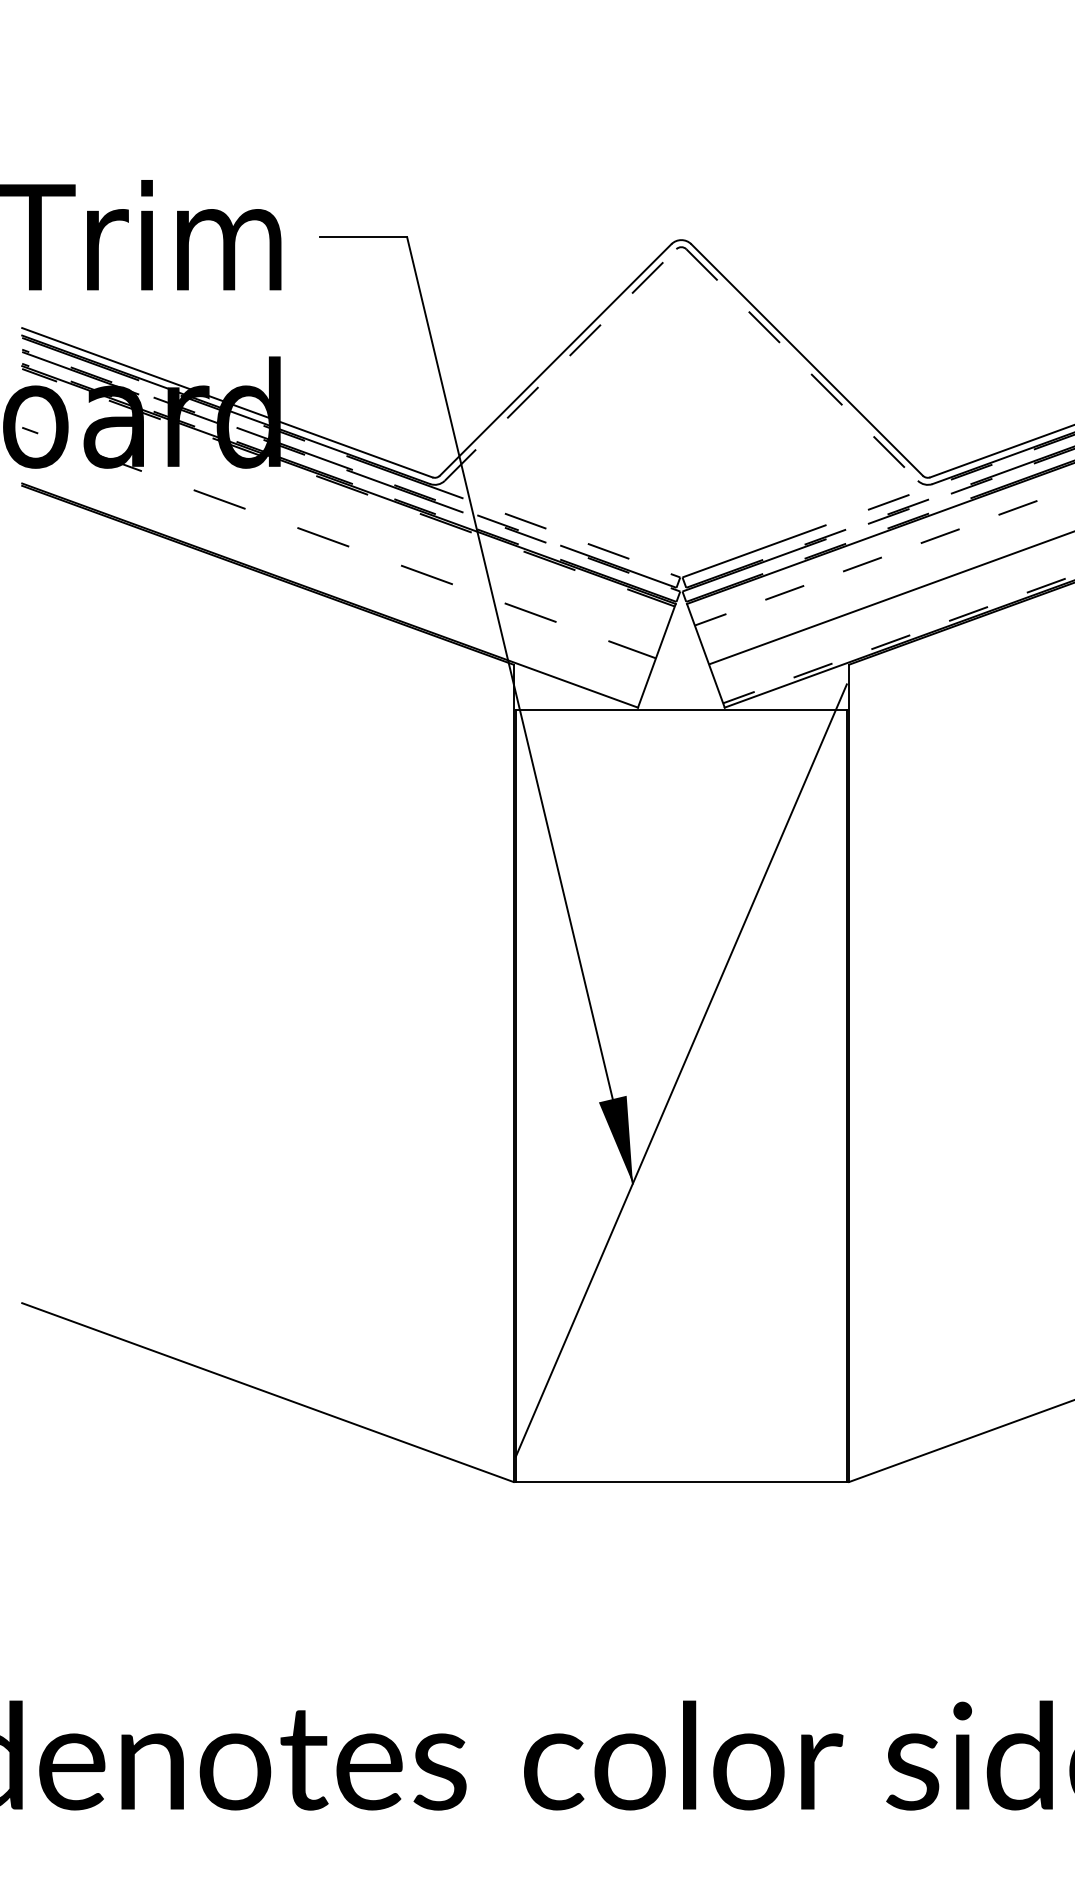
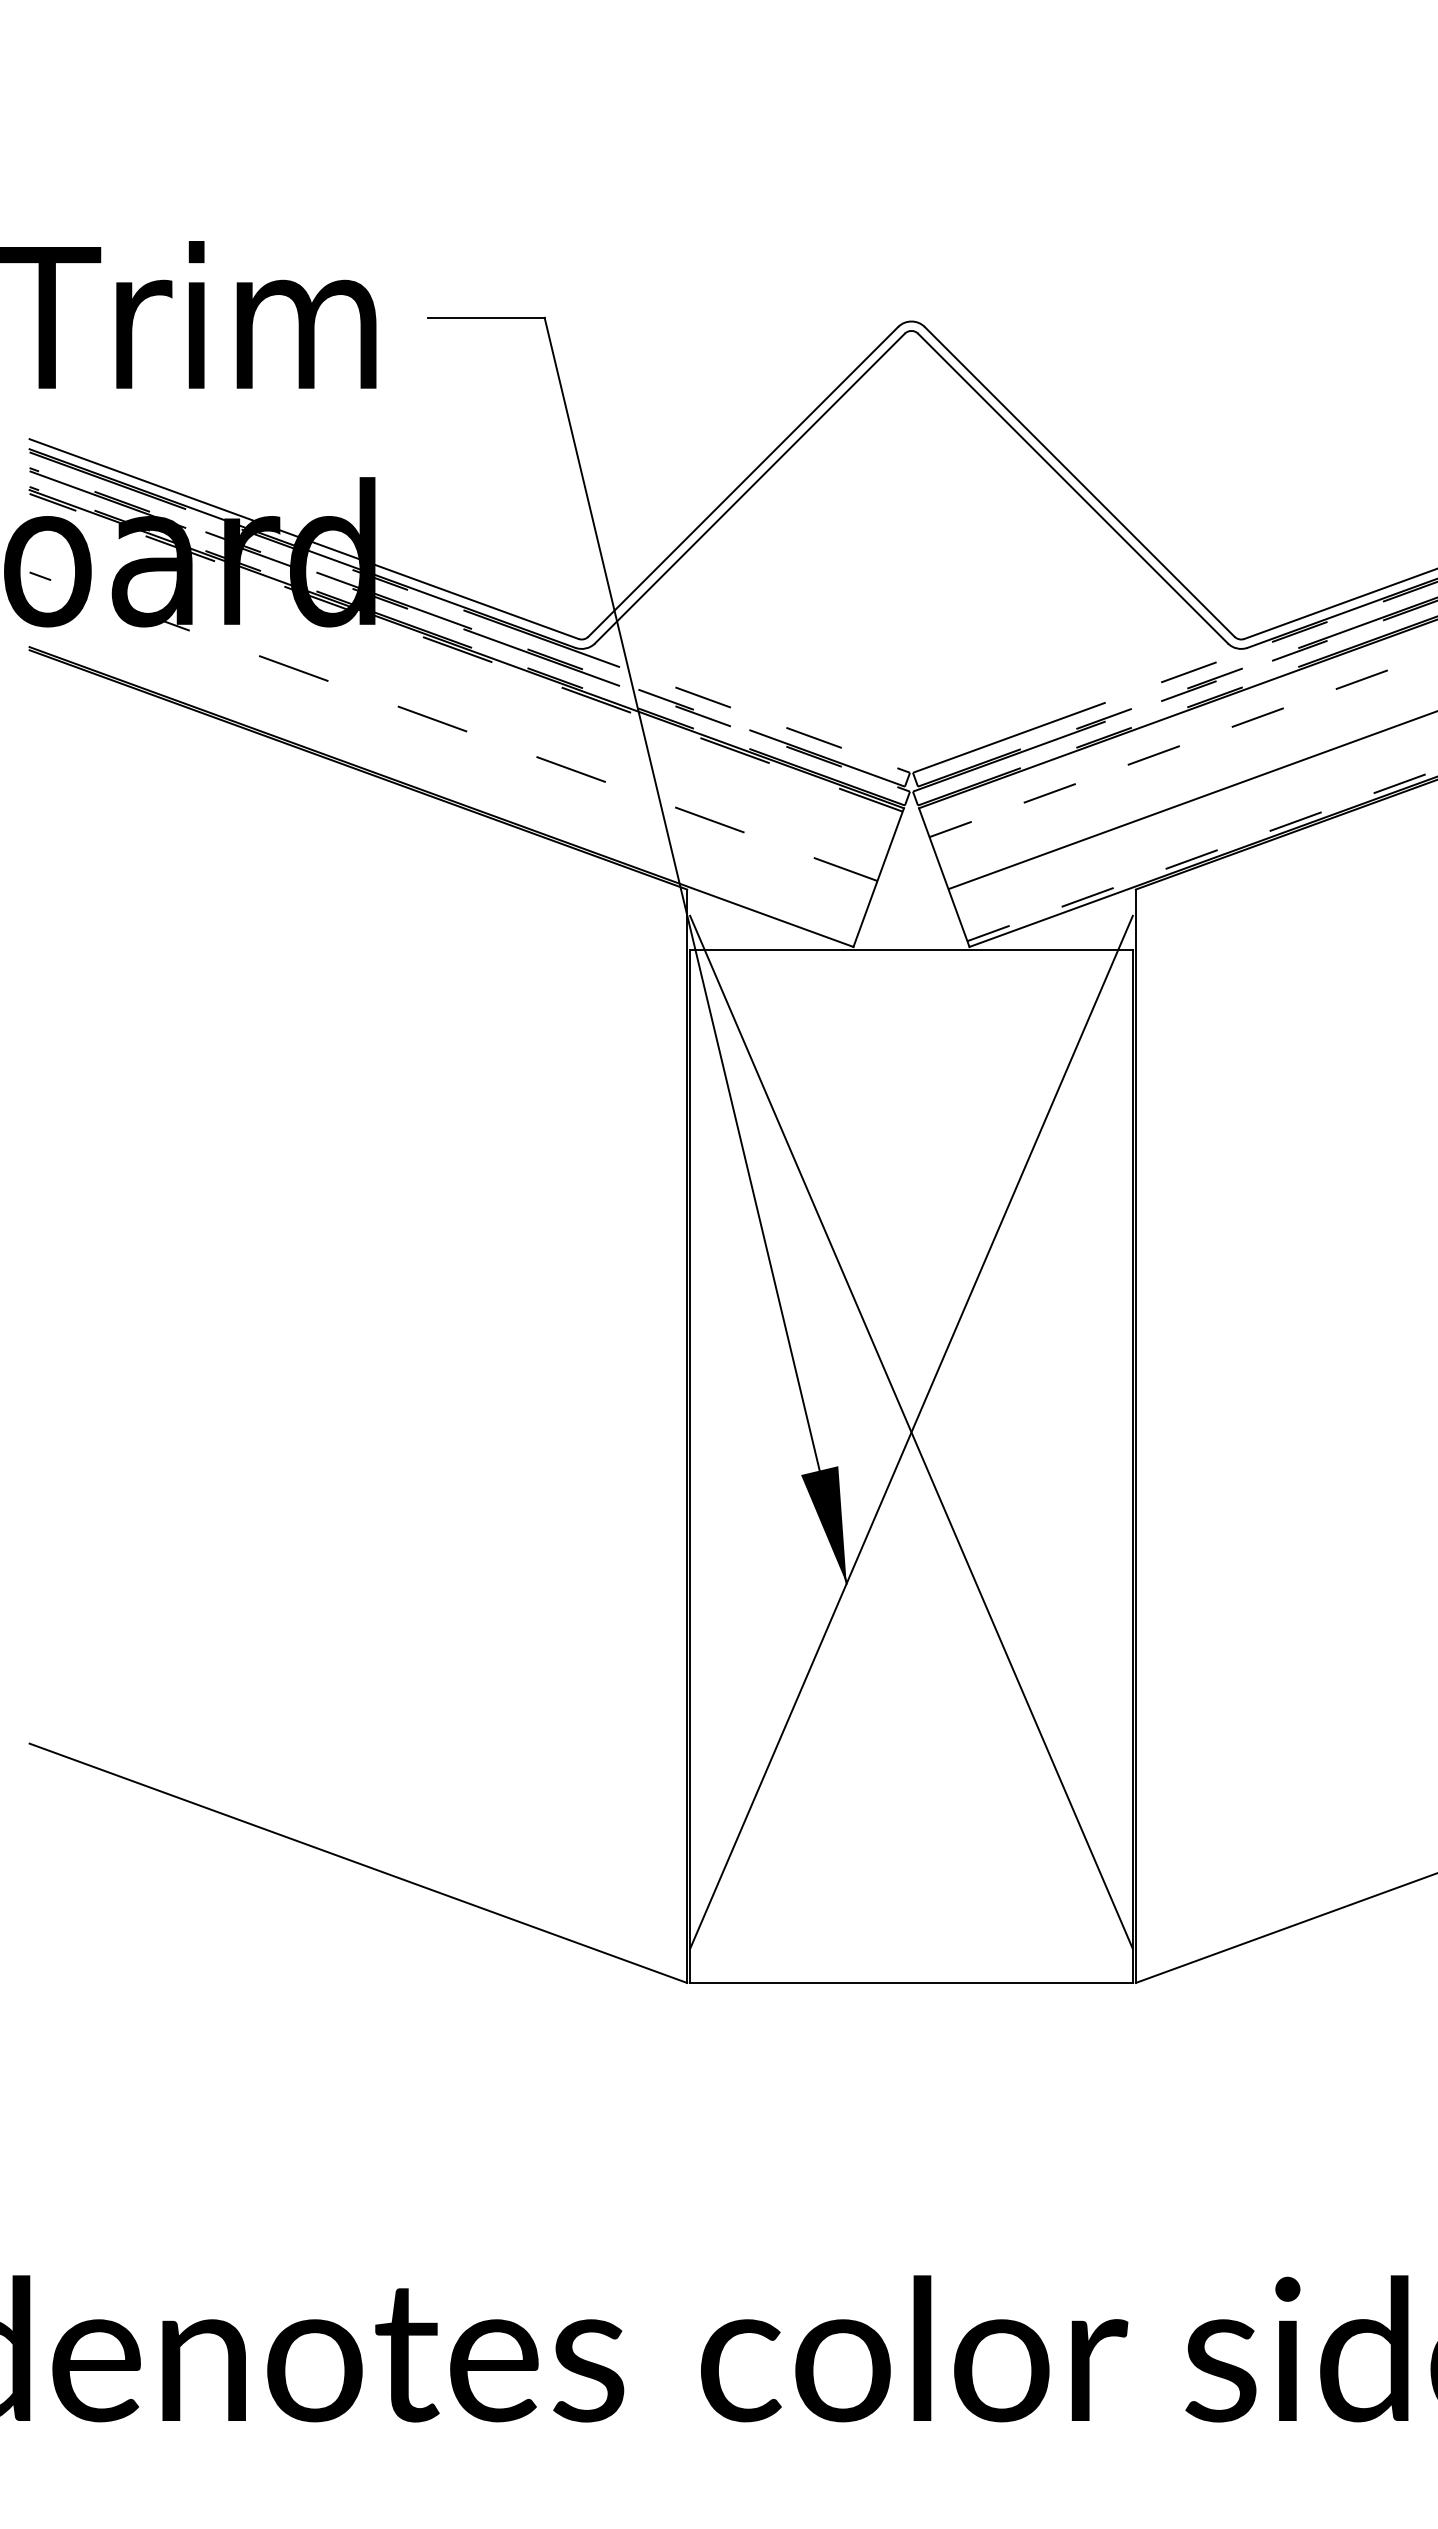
line: (560, 364) -> (749, 488), dashed -> solid
line: (802, 364) -> (1073, 488), dashed -> solid
line: (681, 1069) -> (911, 1431), added

